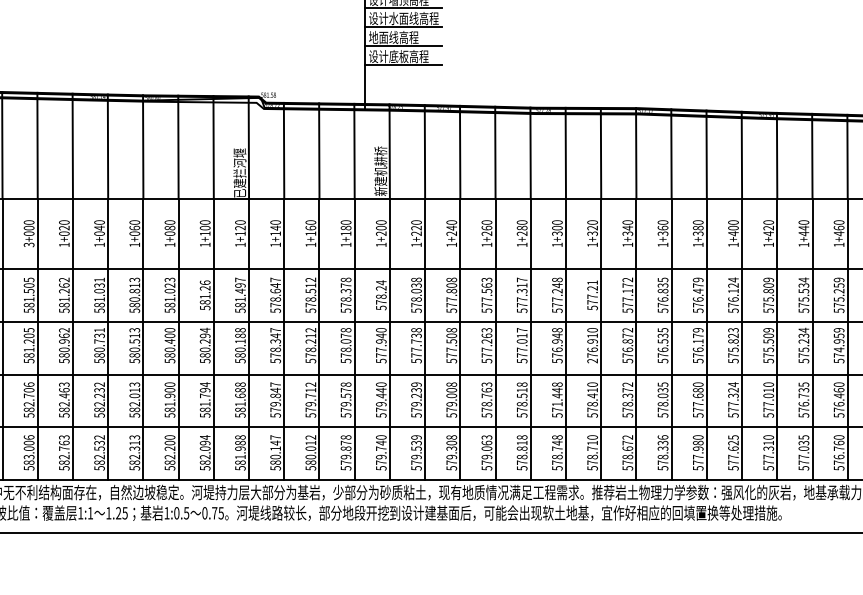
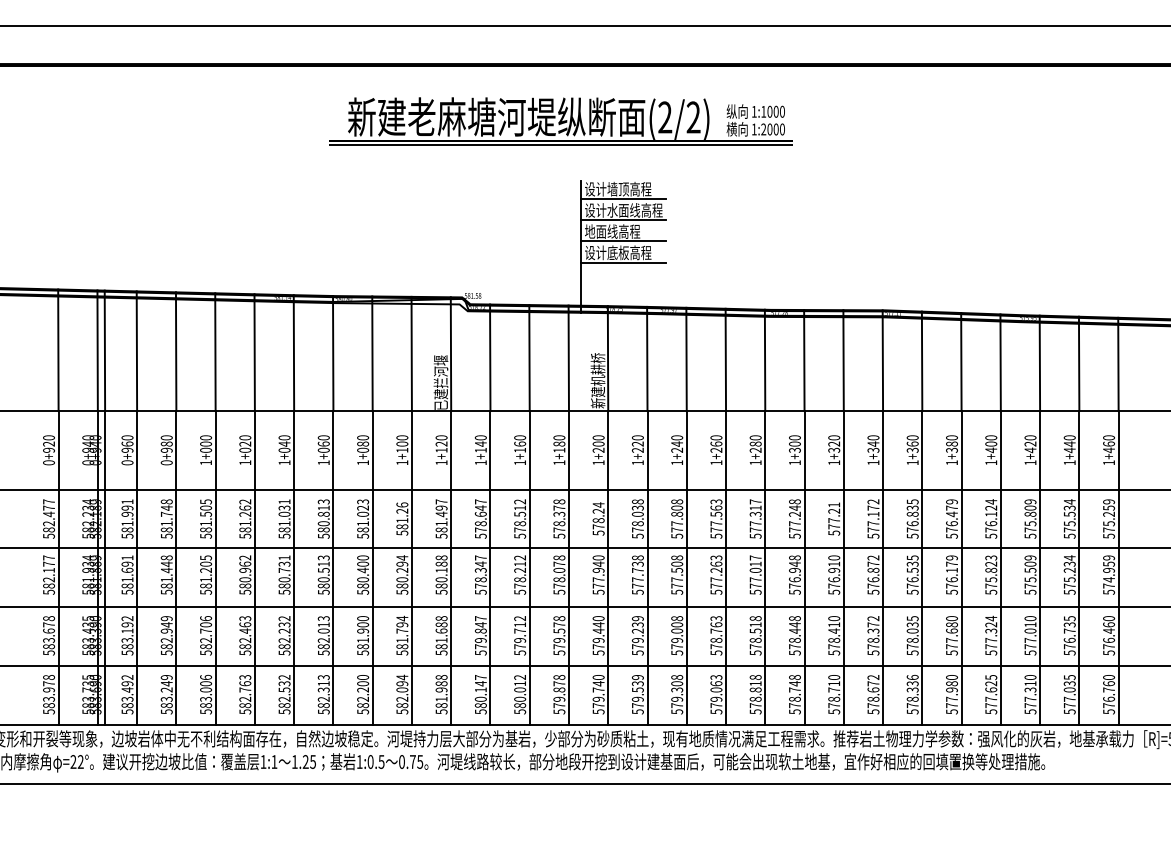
text: (29, 244) -> (206, 462), 3+000 -> 1+000
text: (592, 360) -> (834, 591), 276.910 -> 576.910
text: (556, 403) -> (794, 639), 571.448 -> 578.448

